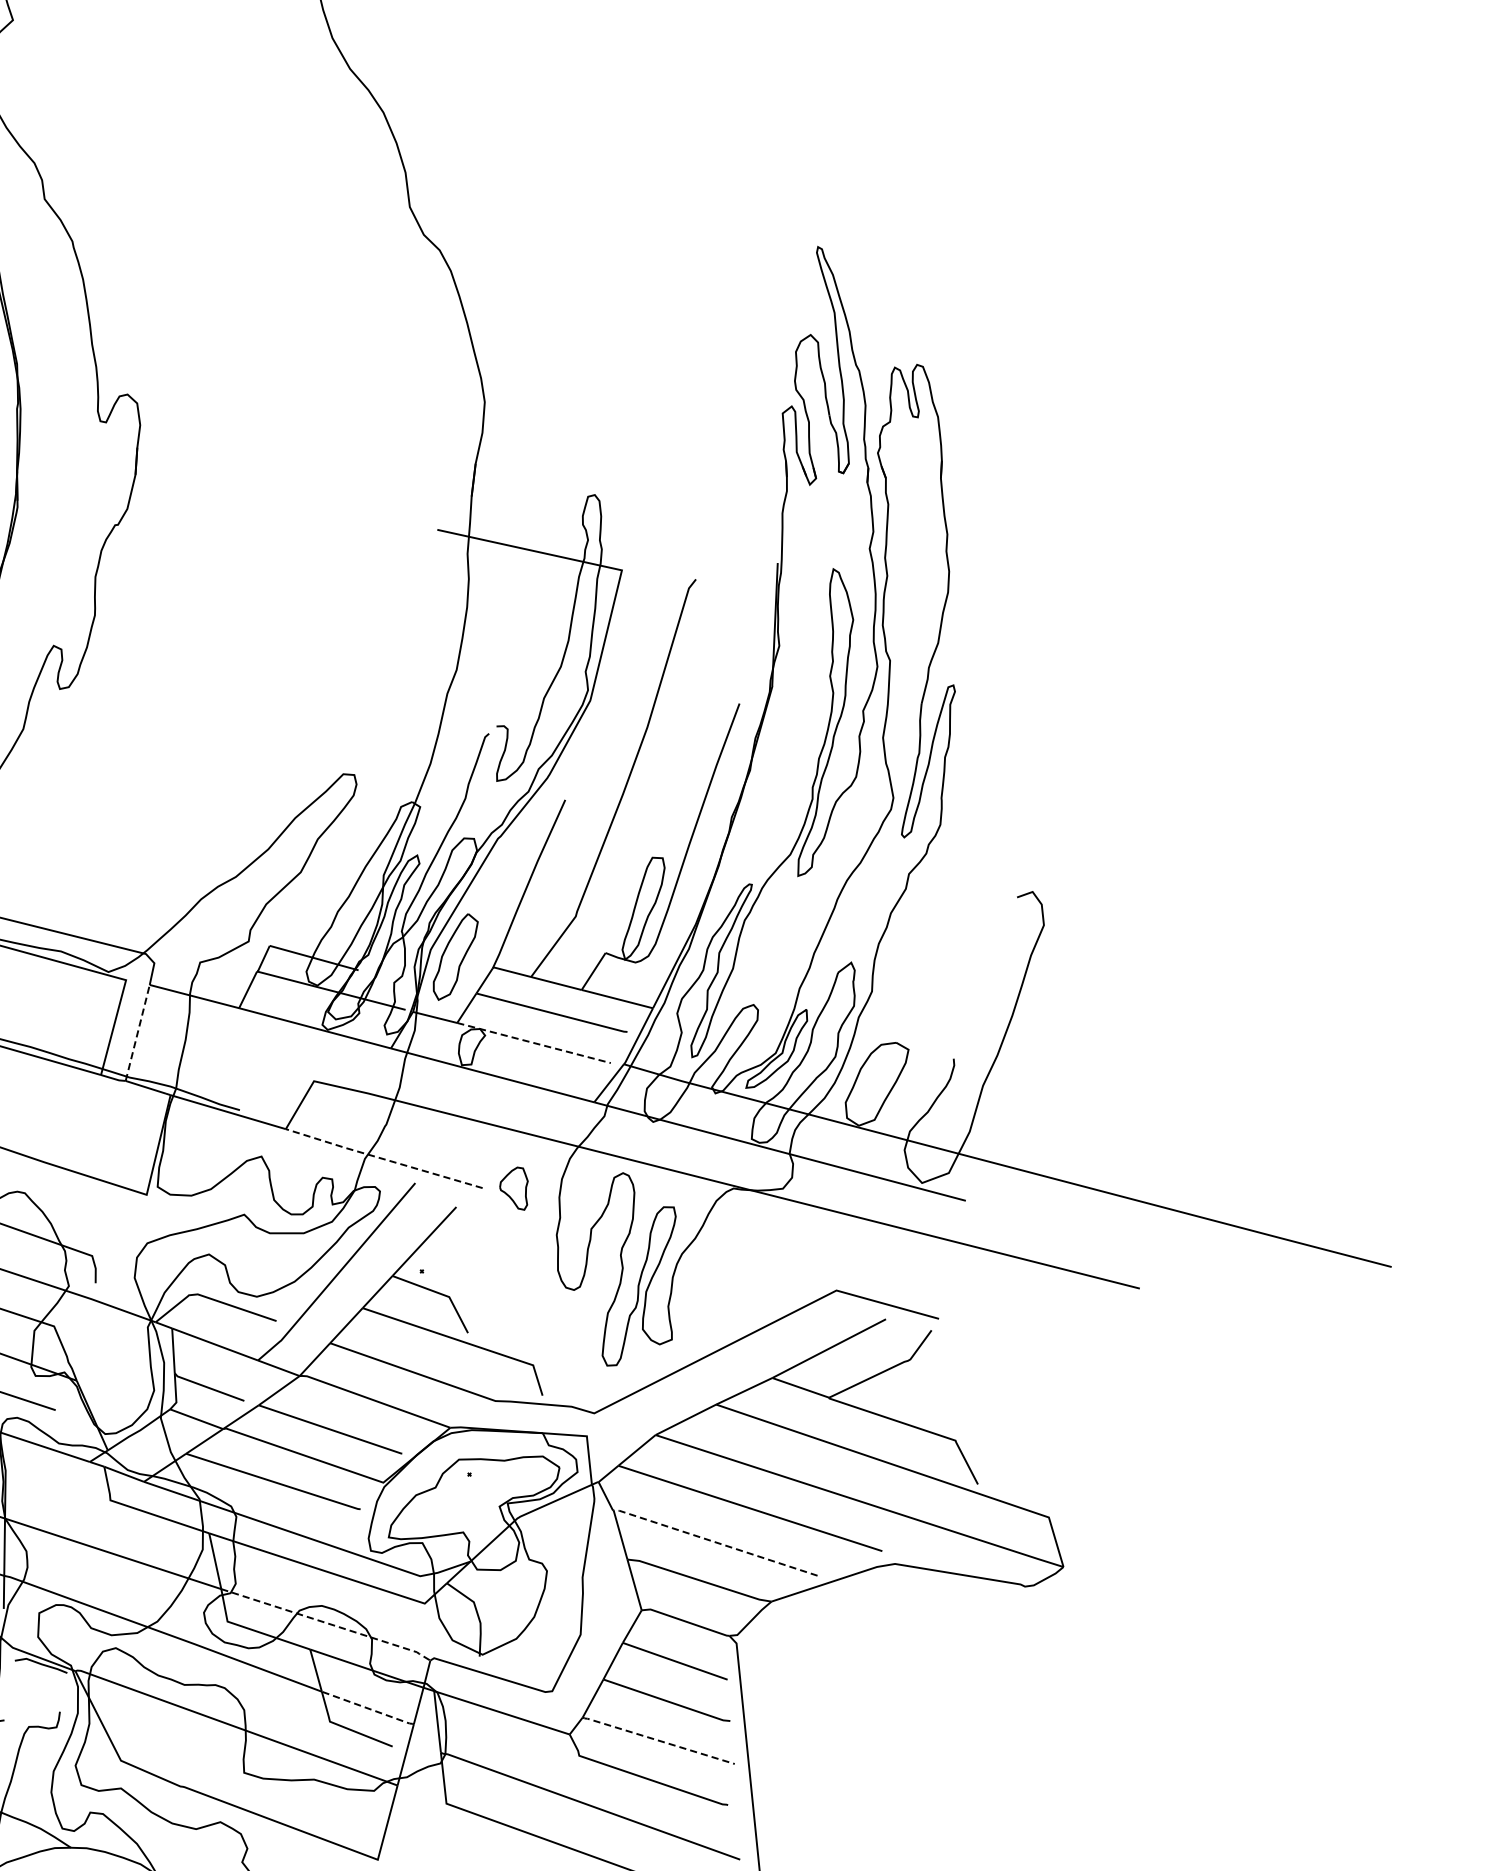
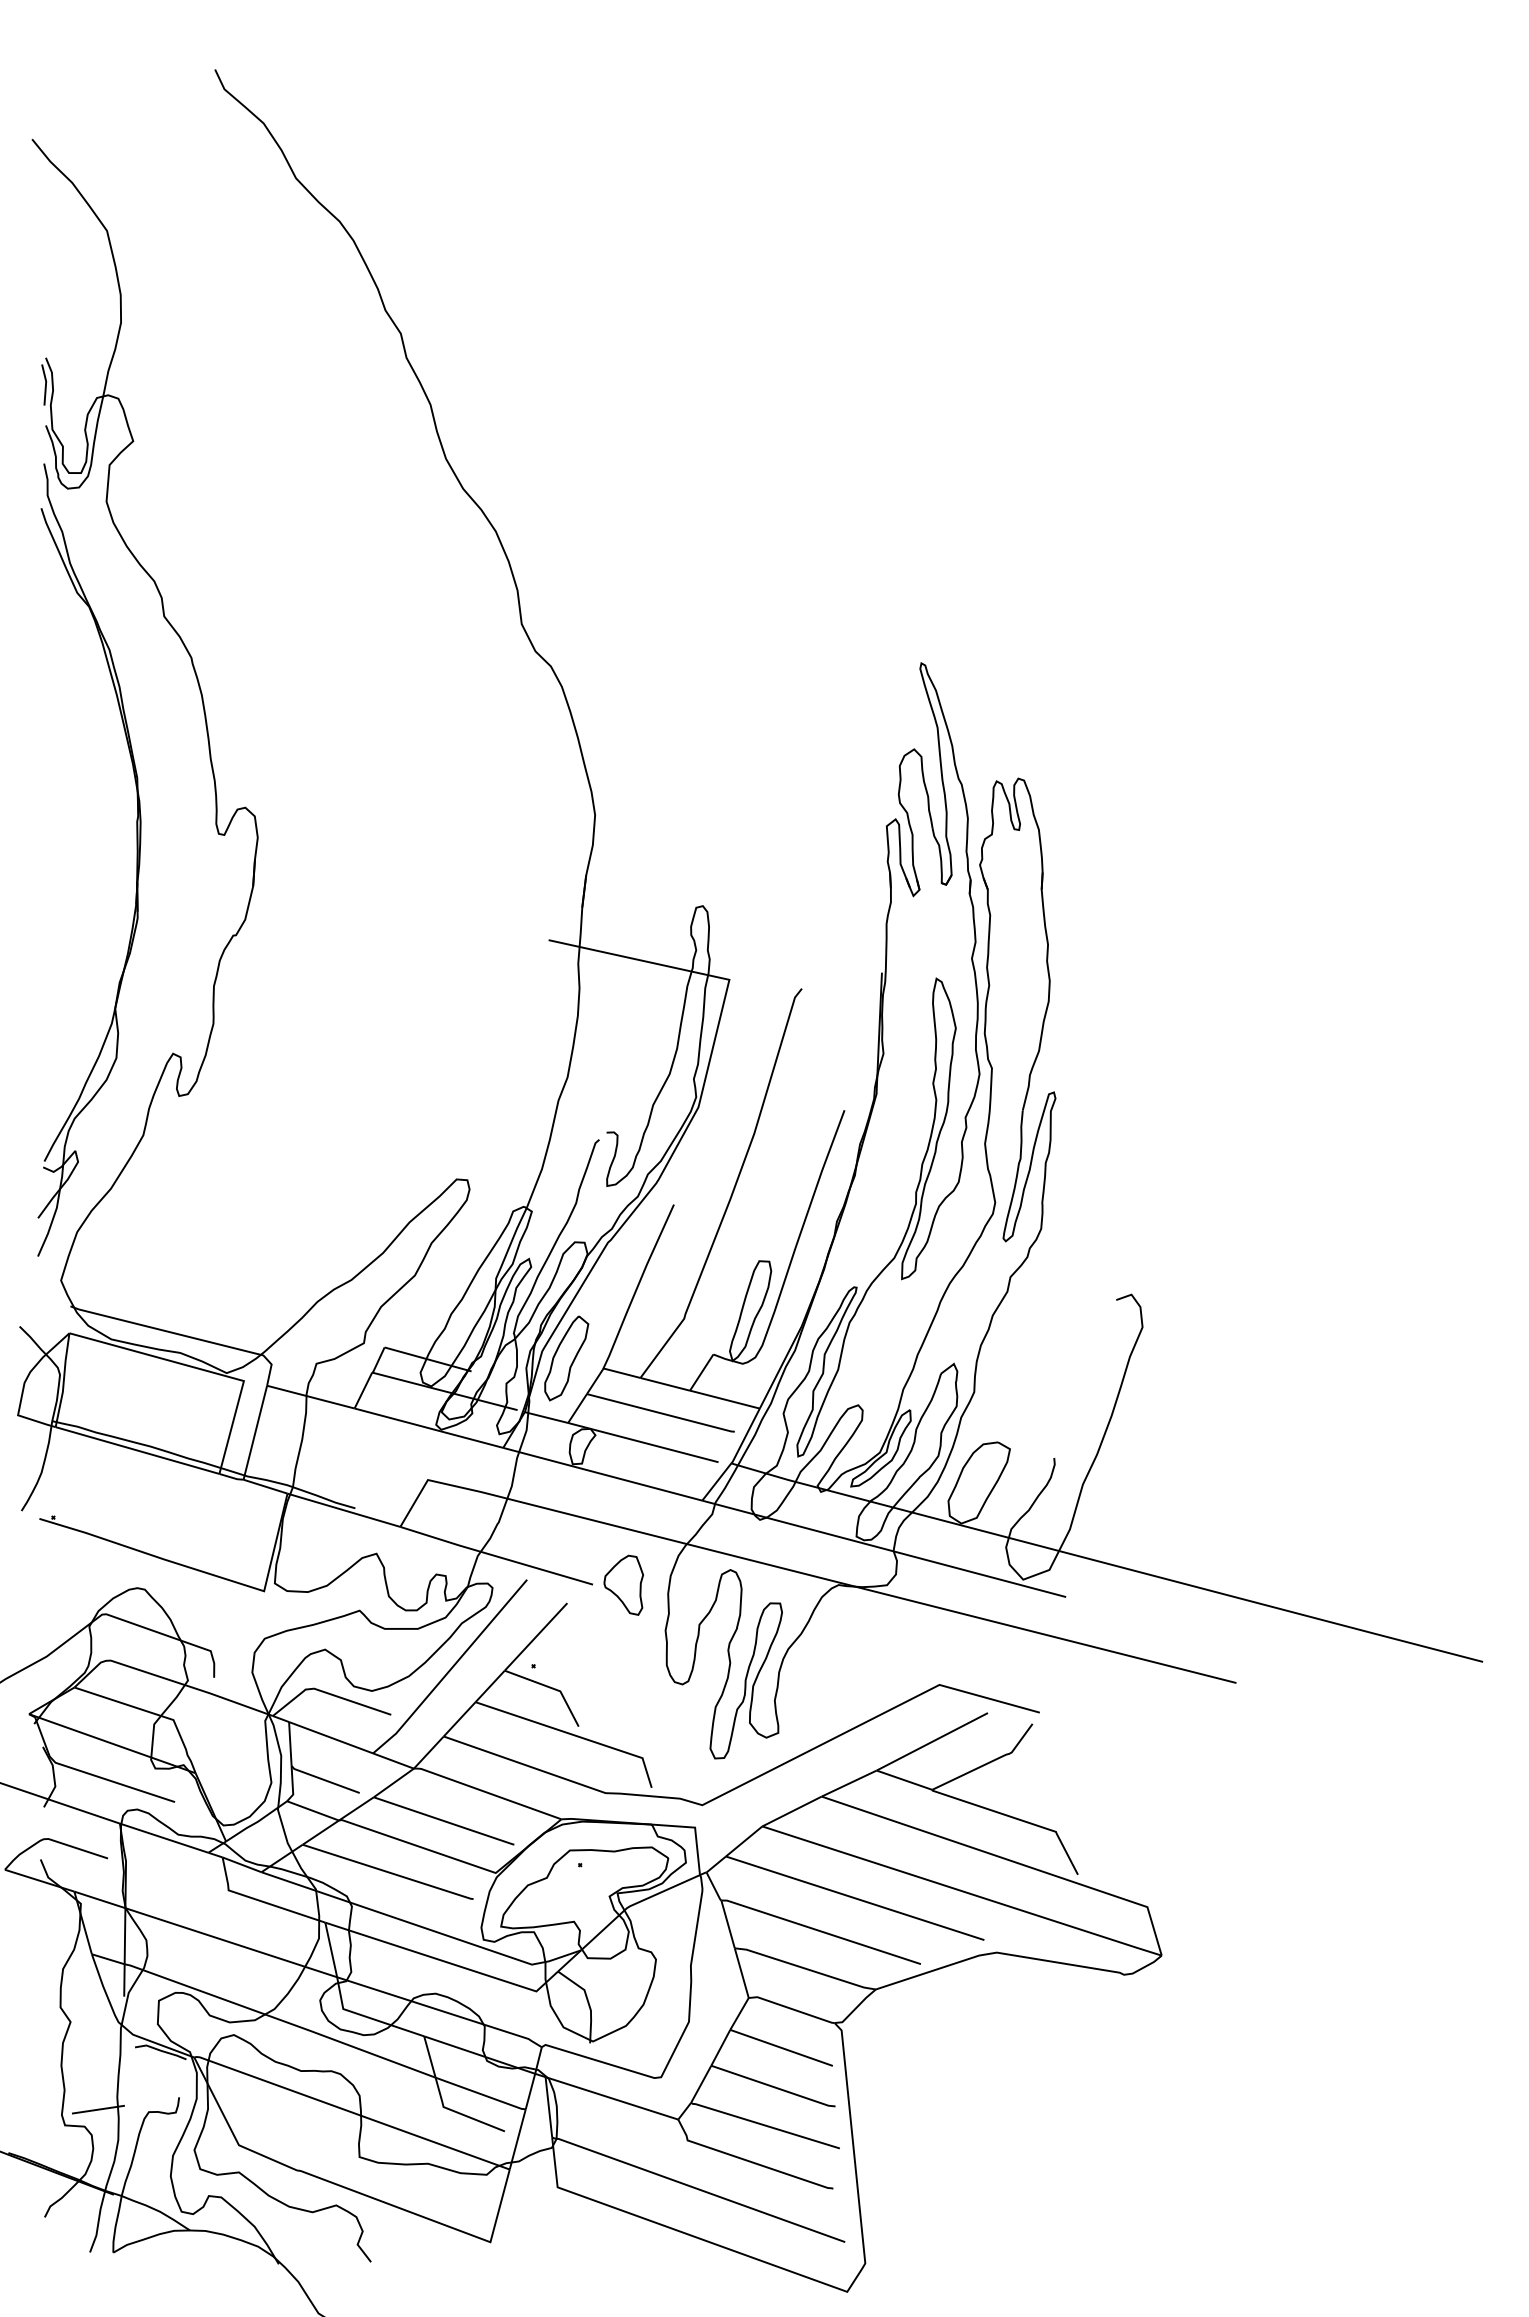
line: (137, 1032) -> (255, 1432), dashed -> solid
line: (534, 1042) -> (643, 1442), dashed -> solid
line: (383, 1159) -> (495, 1556), dashed -> solid
part: (513, 1187) -> (623, 1584), size x1.43
line: (714, 1542) -> (820, 1931), dashed -> solid
line: (328, 1624) -> (442, 2011), dashed -> solid
line: (368, 1708) -> (481, 2094), dashed -> solid
line: (657, 1740) -> (764, 2125), dashed -> solid

